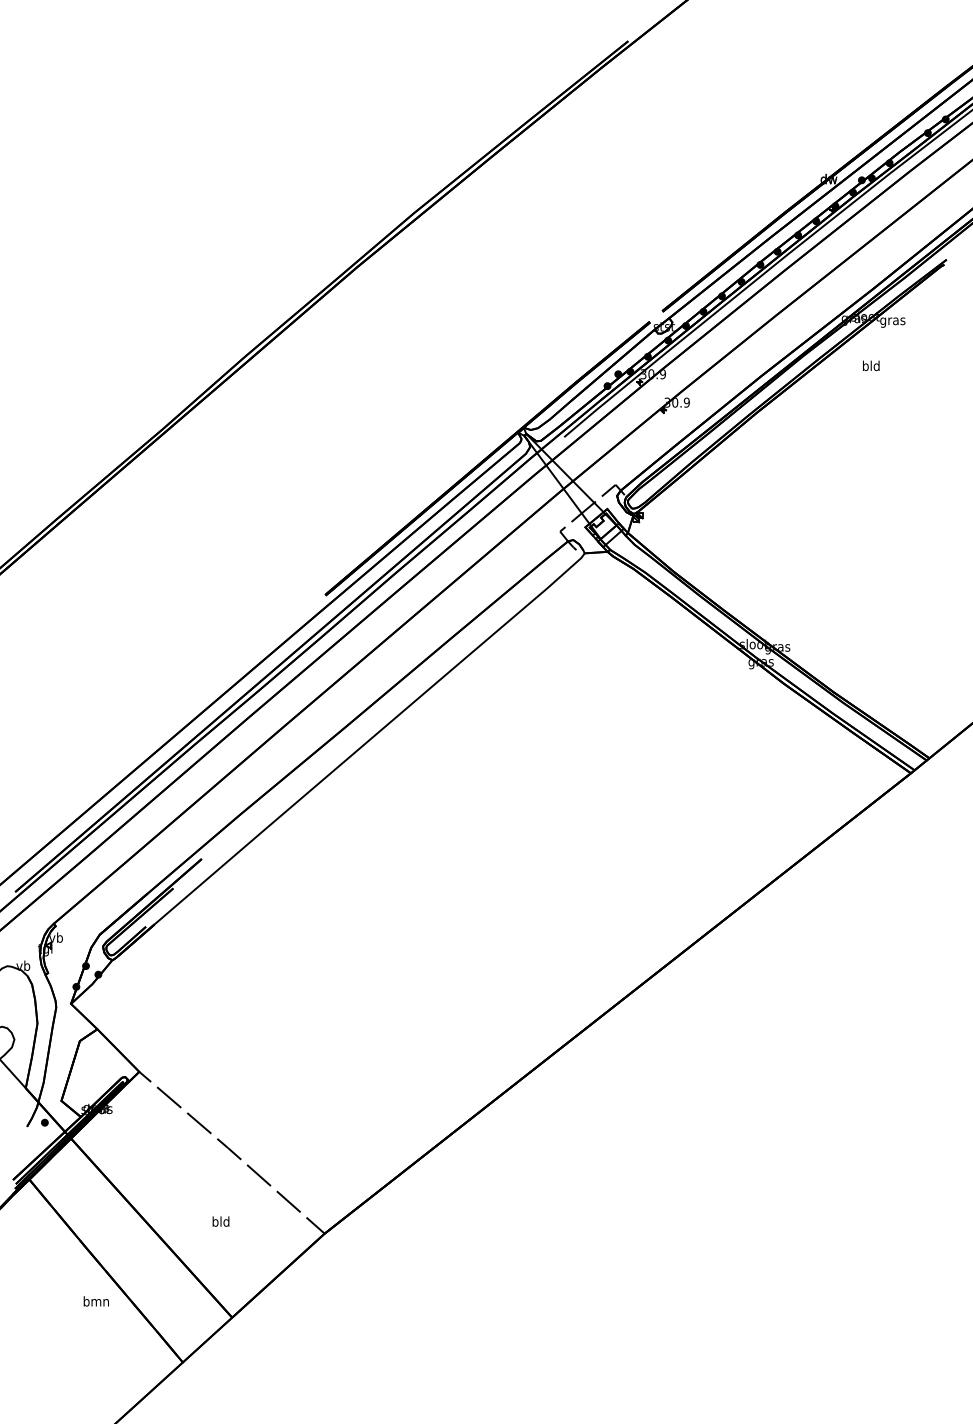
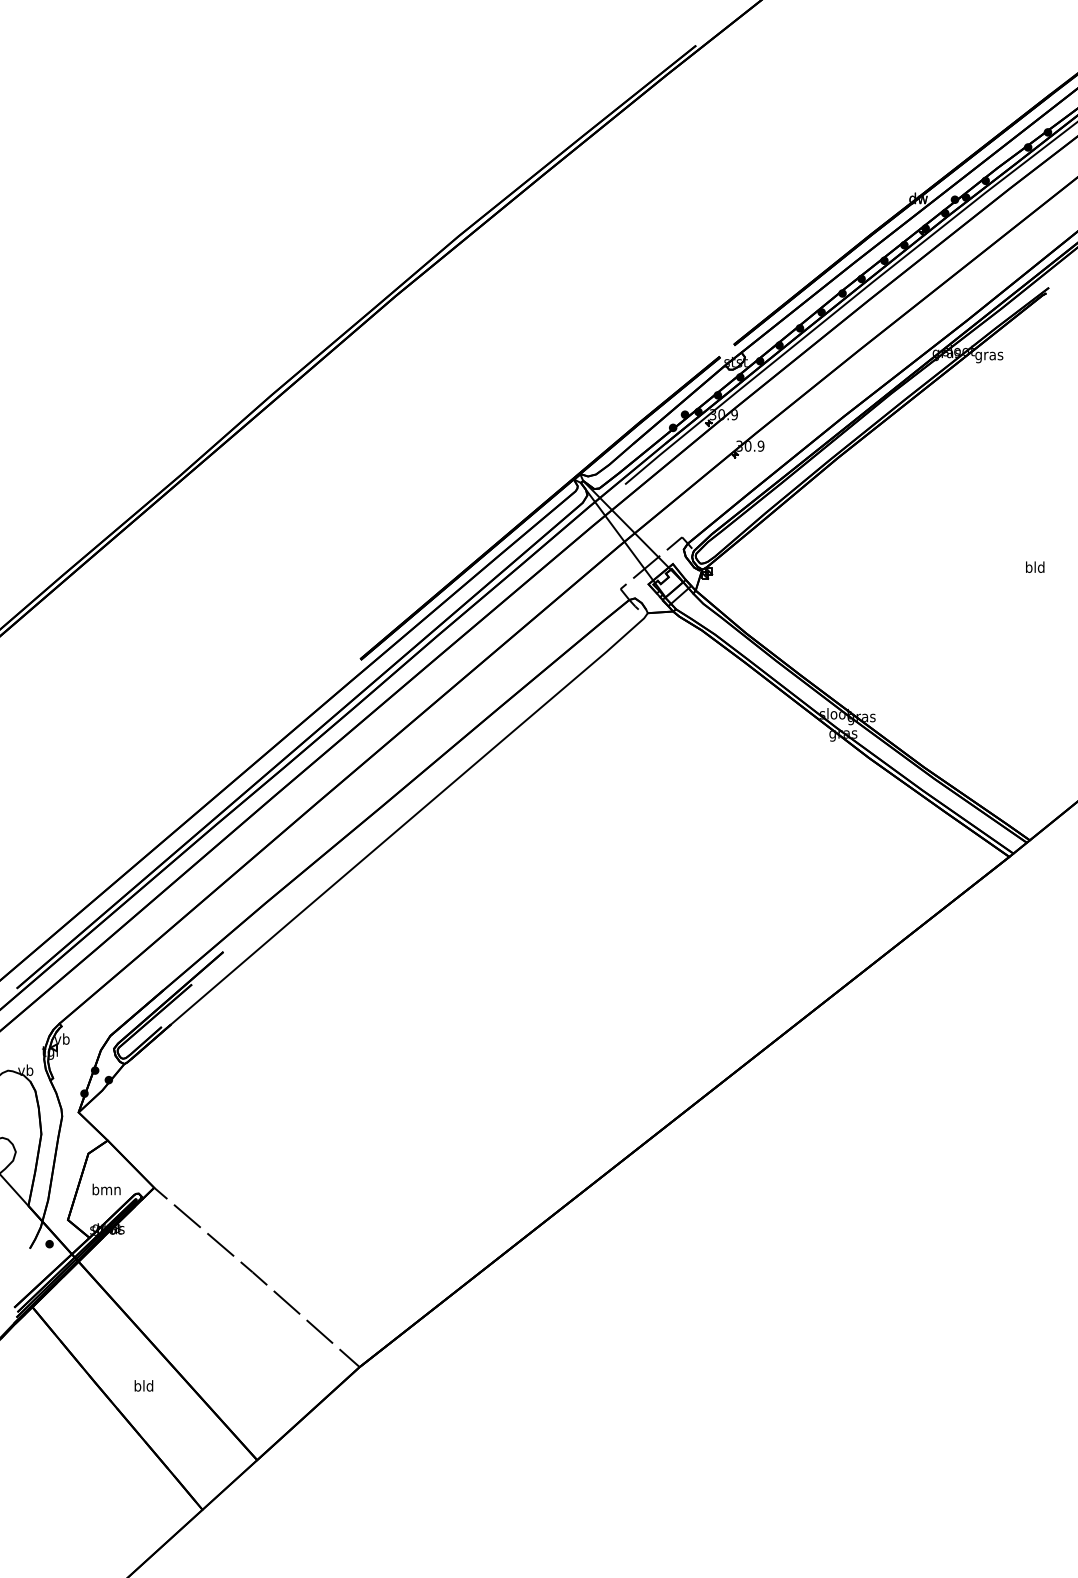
text: (871, 365) -> (1035, 566), moved
text: (220, 1221) -> (143, 1385), moved
text: (95, 1301) -> (105, 1189), moved

